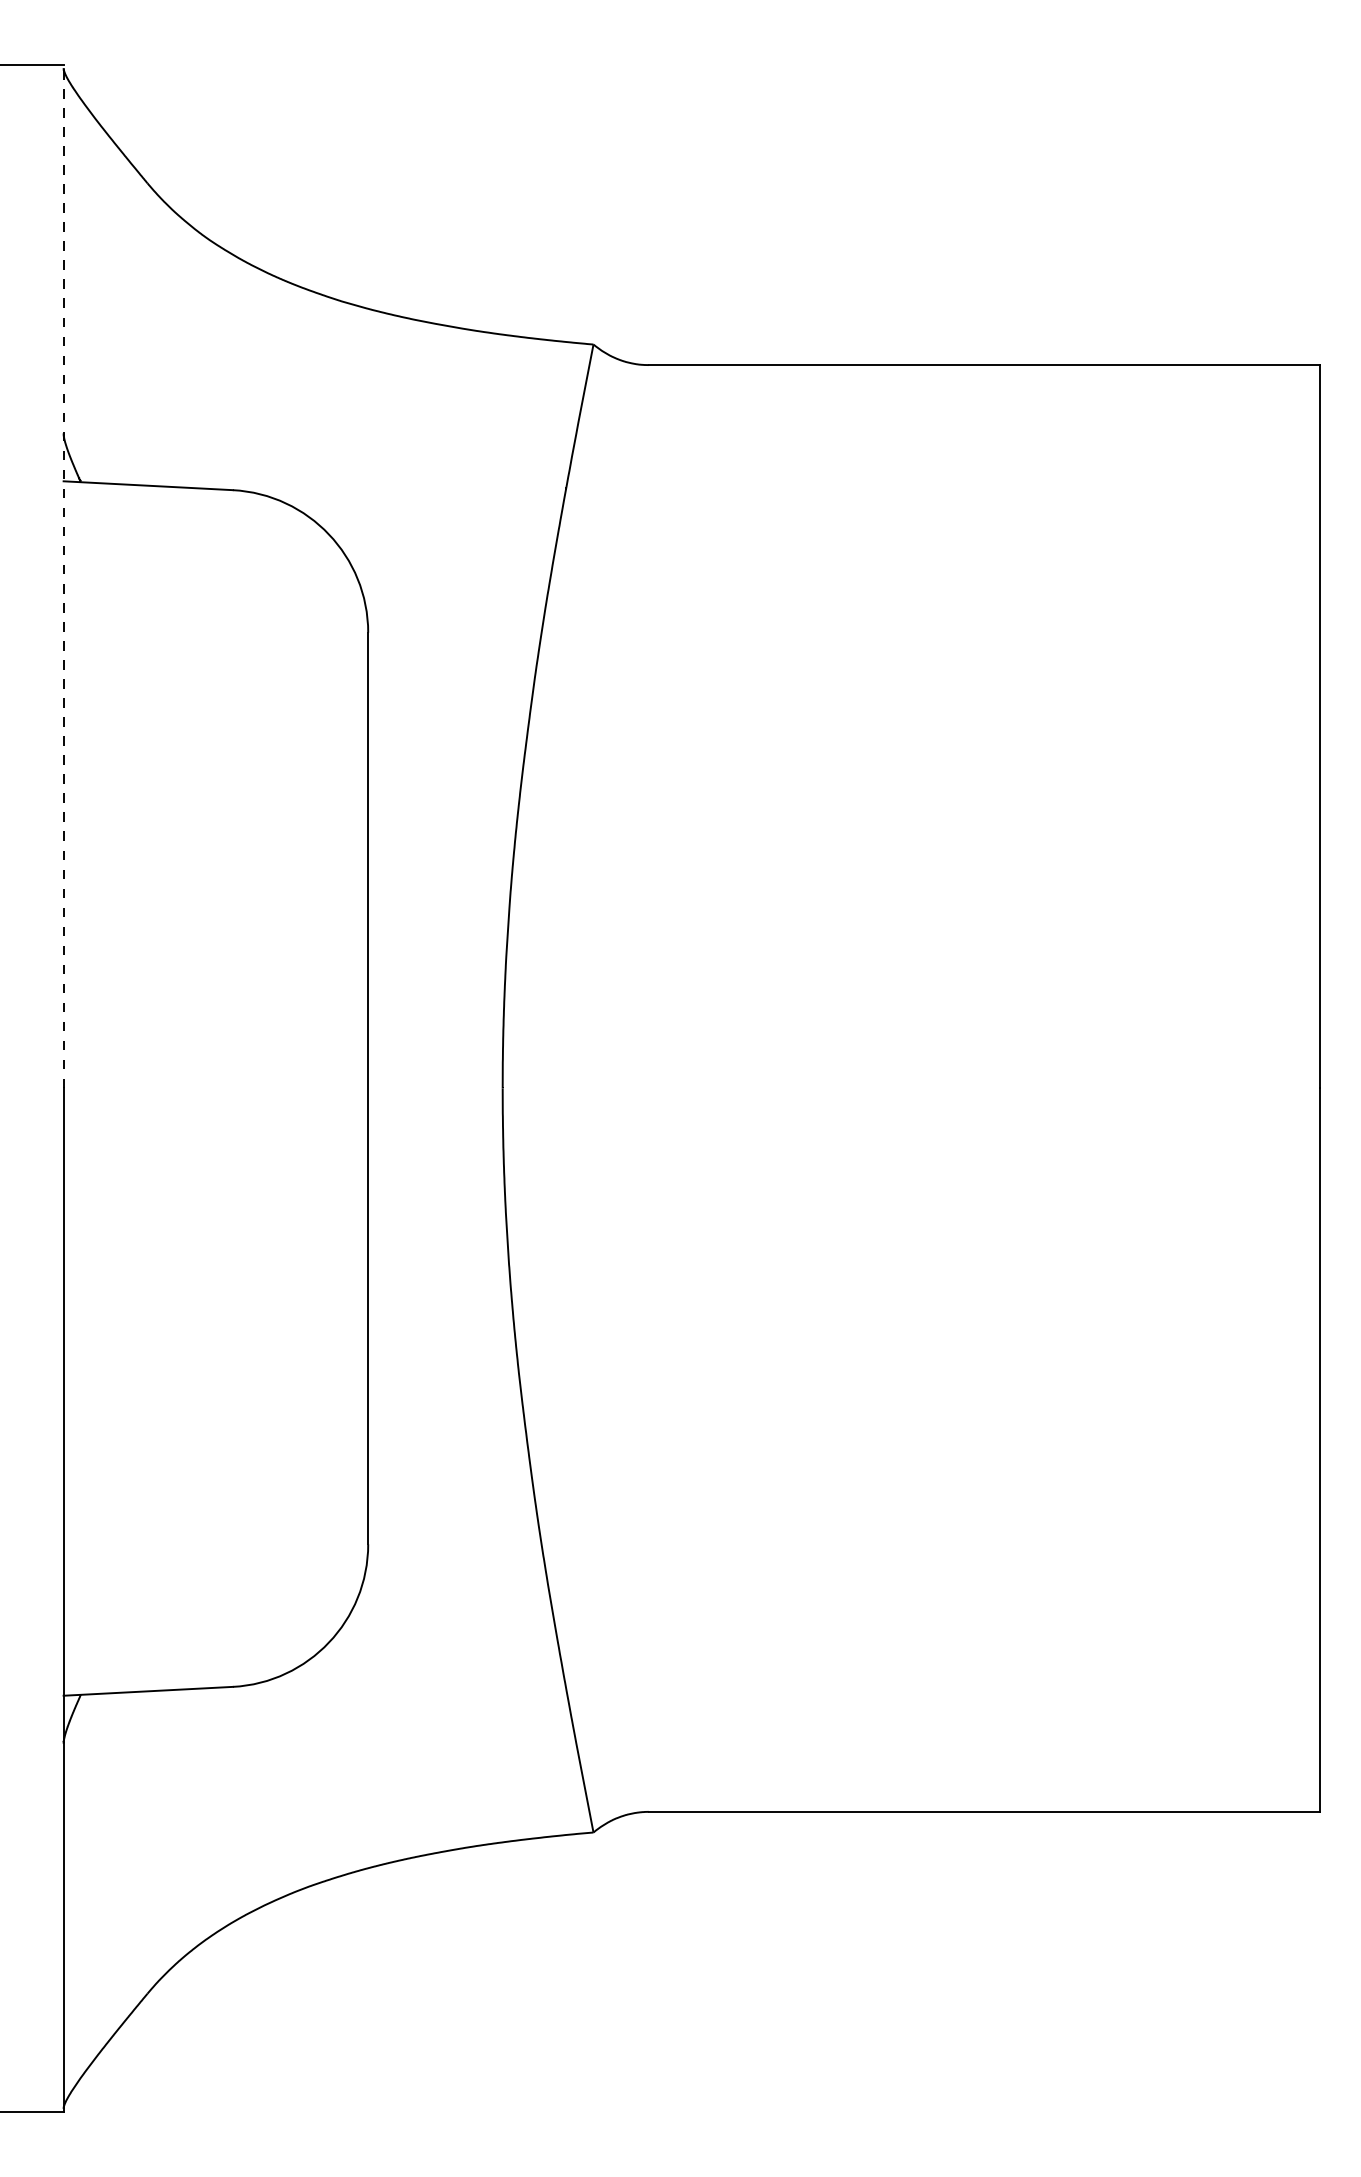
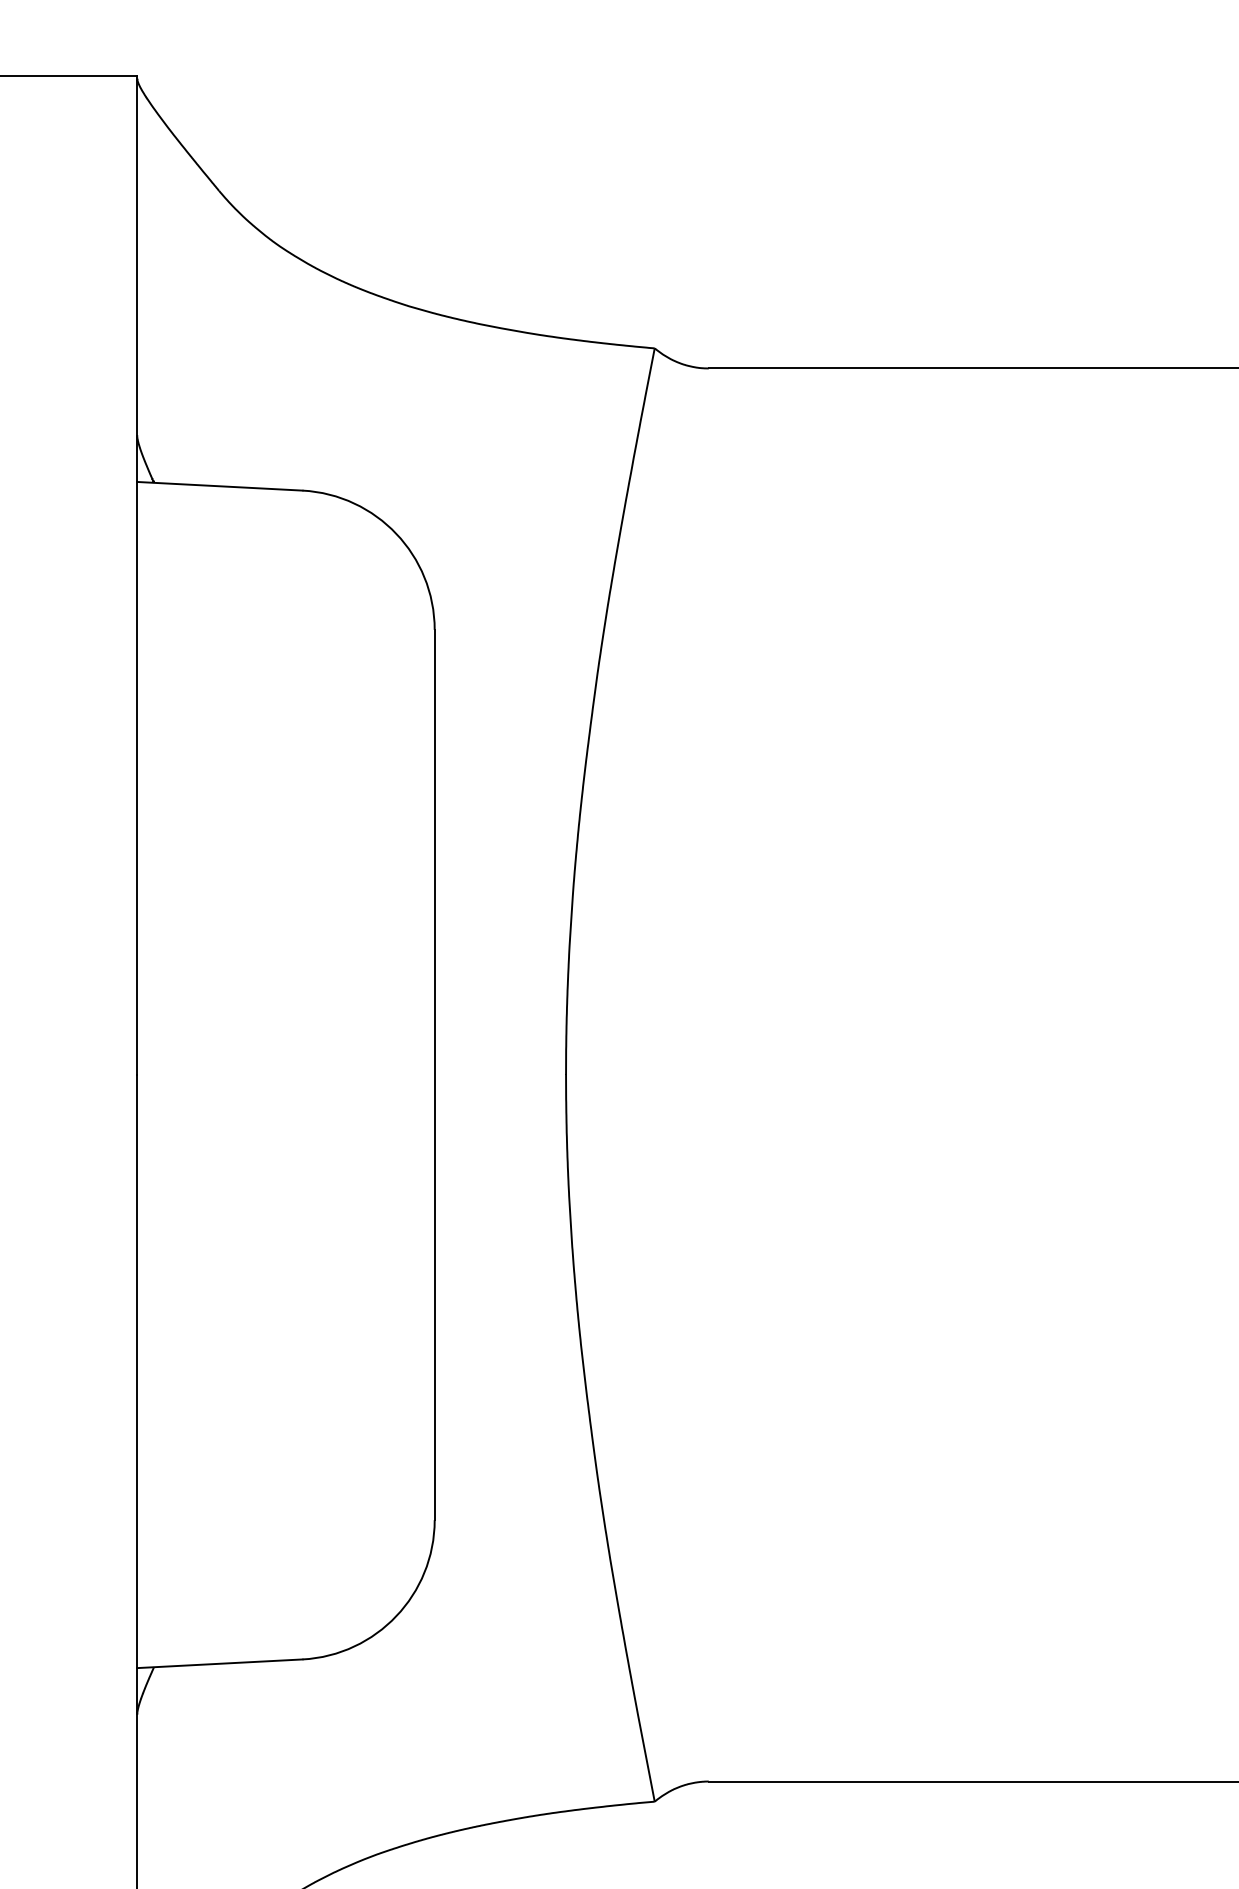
line: (63, 576) -> (137, 574), dashed -> solid

